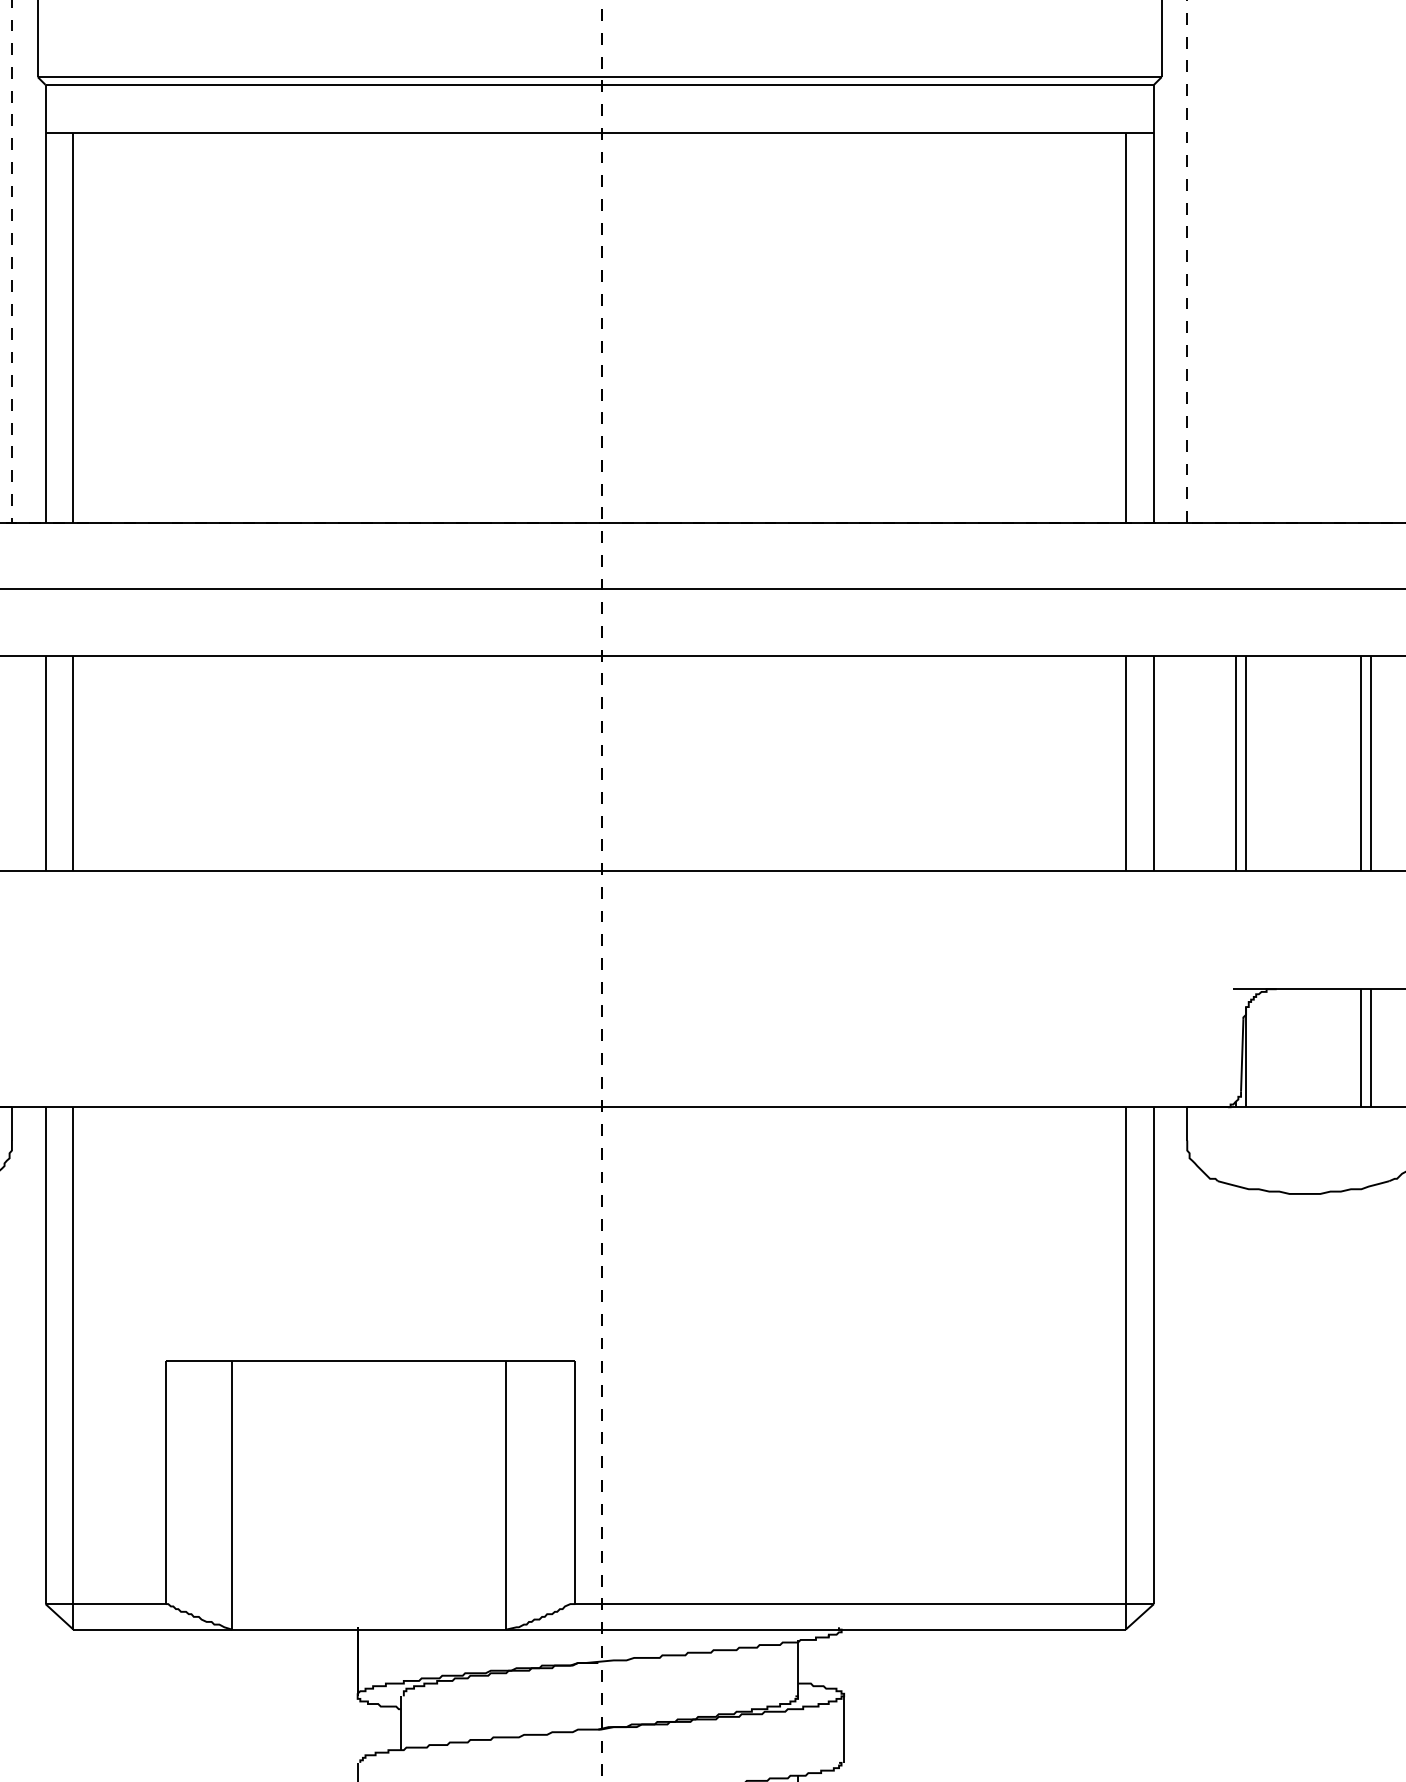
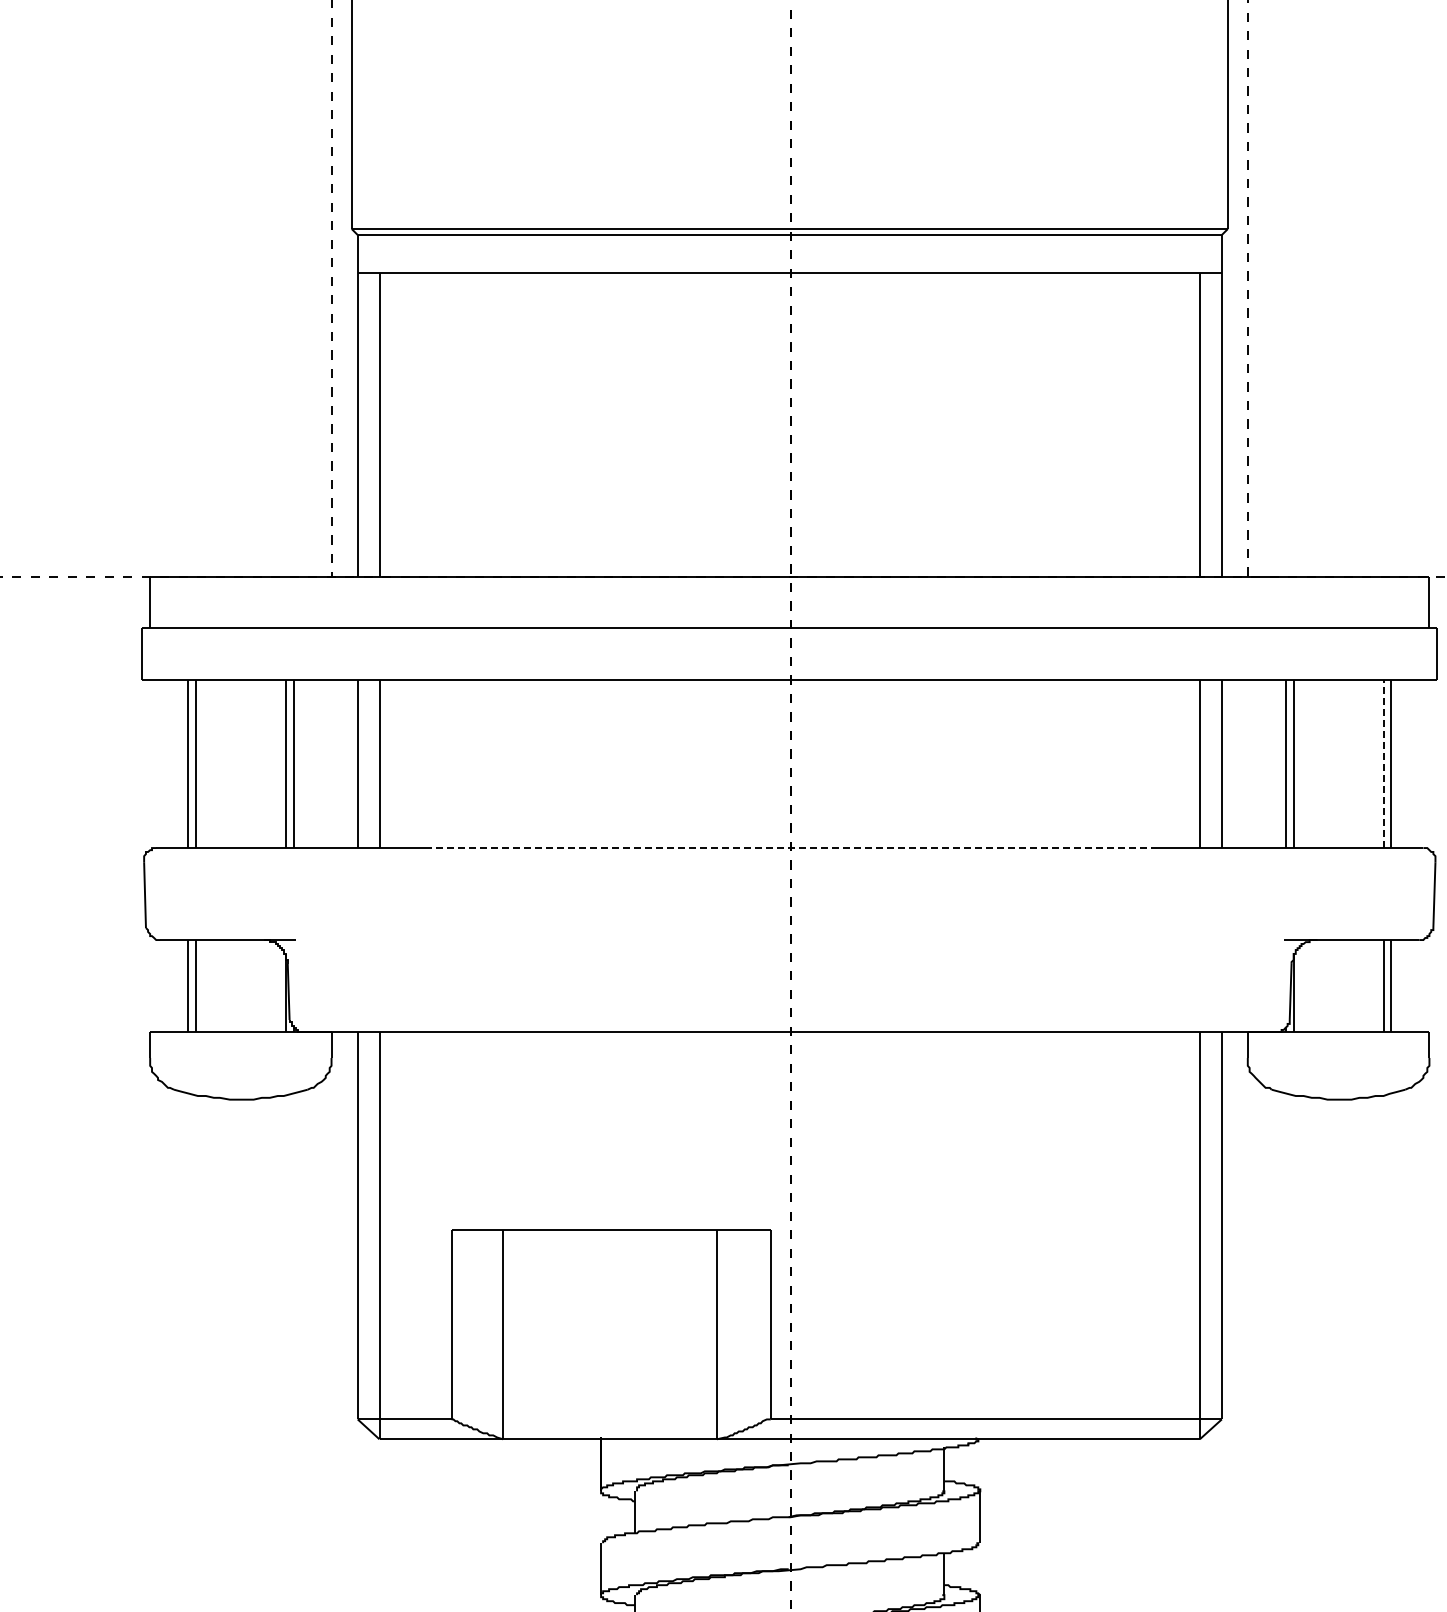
line: (1361, 764) -> (1383, 764), solid -> dashed
line: (600, 871) -> (790, 848), solid -> dashed

